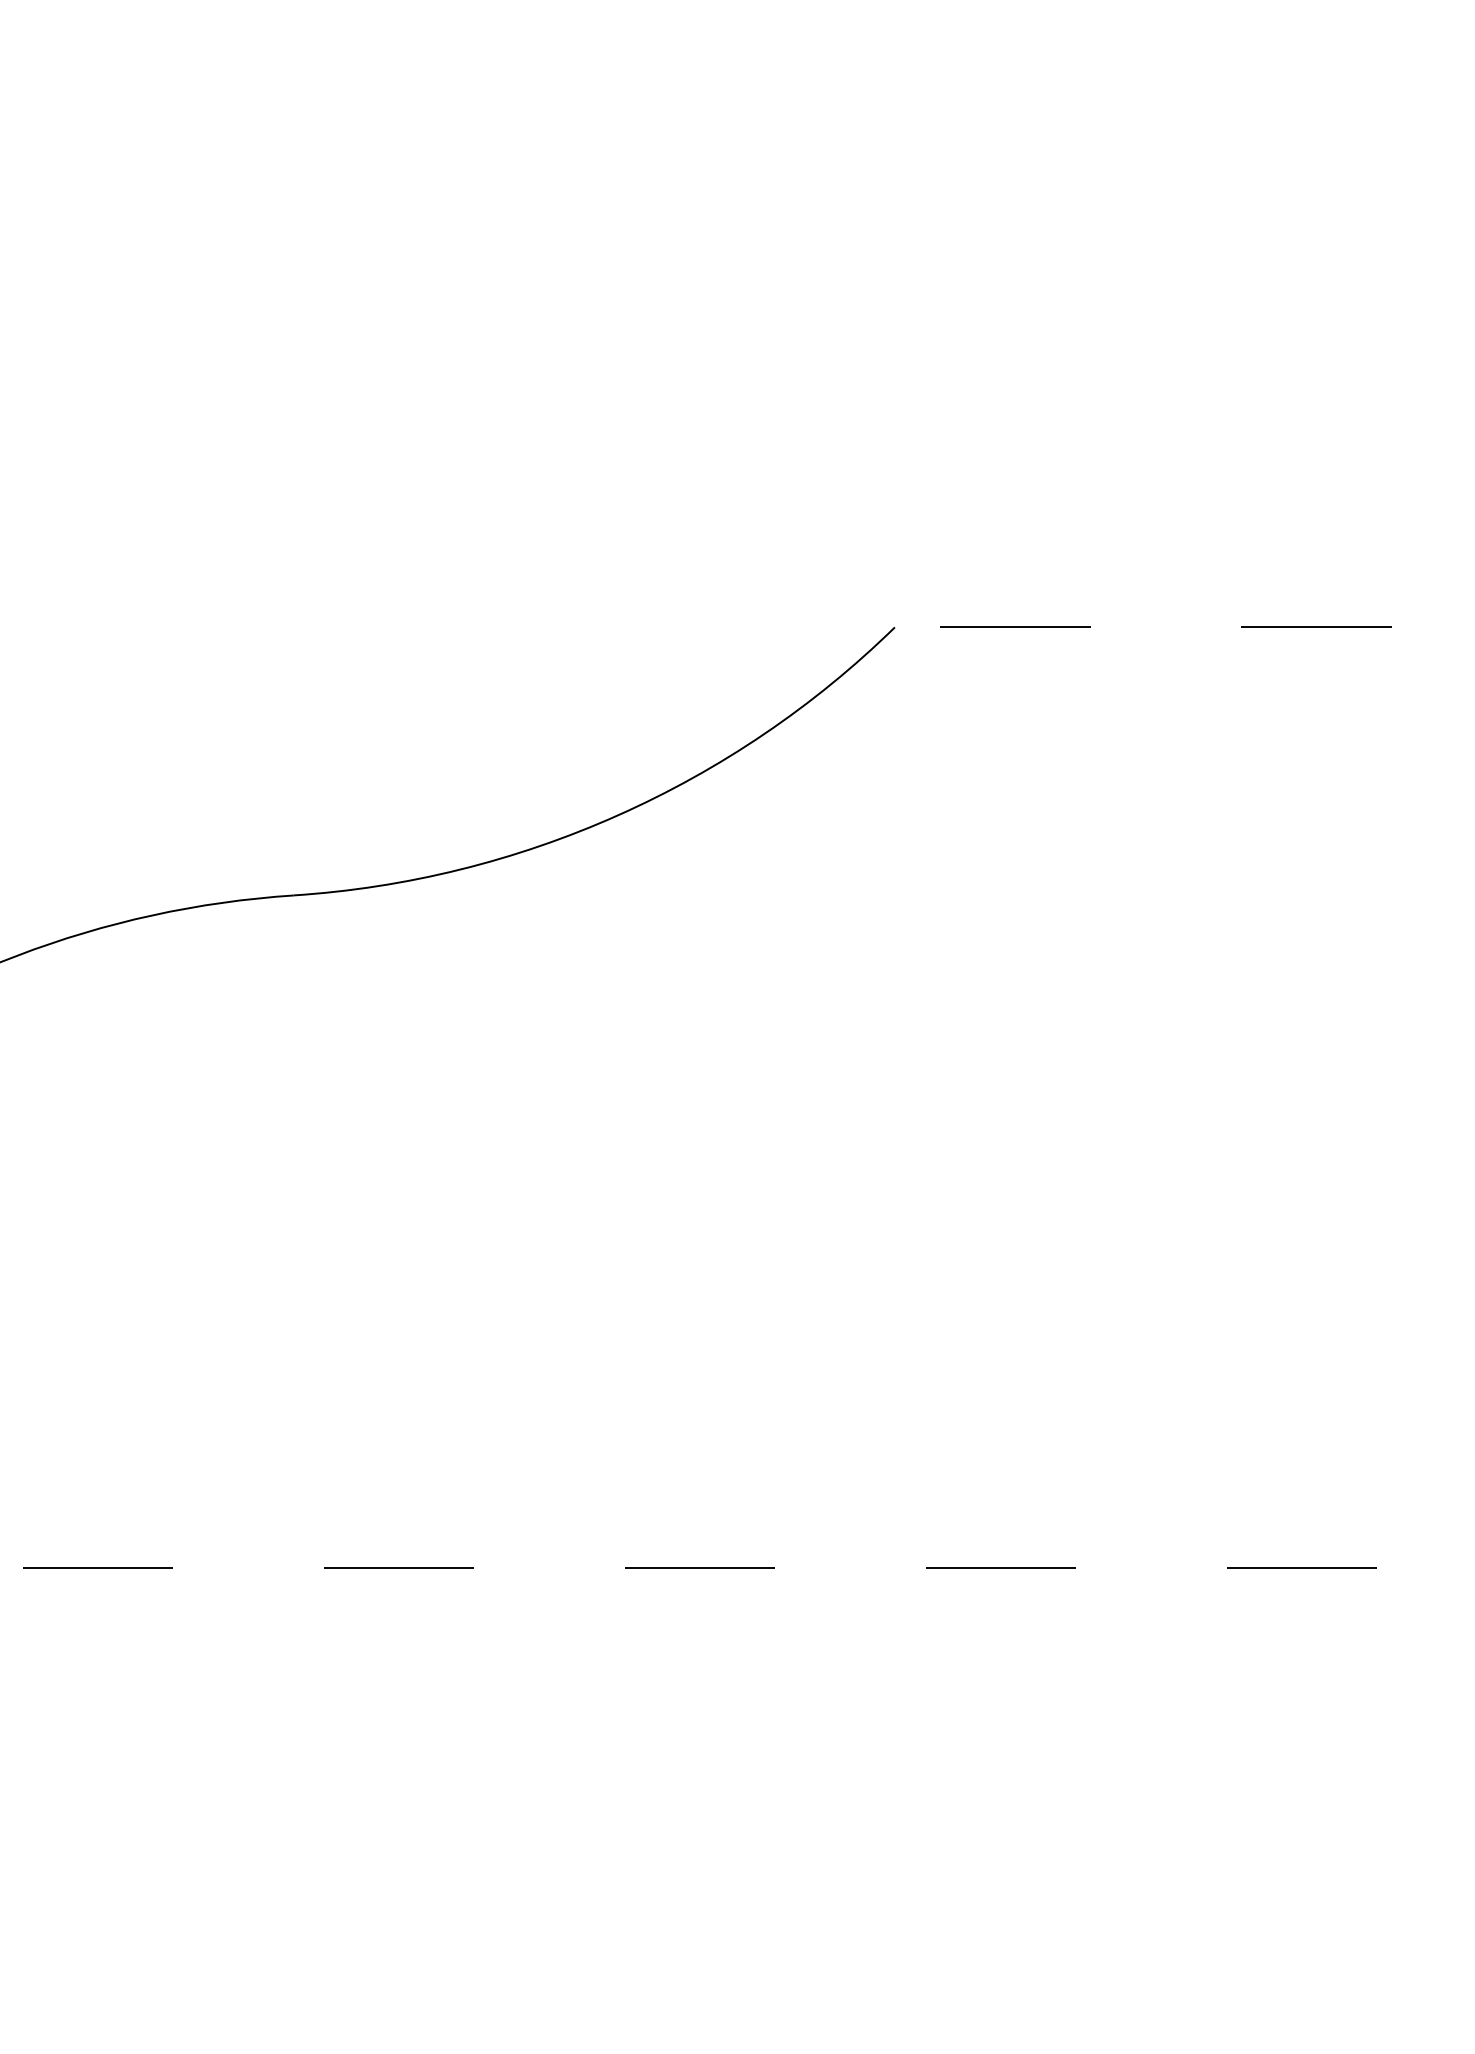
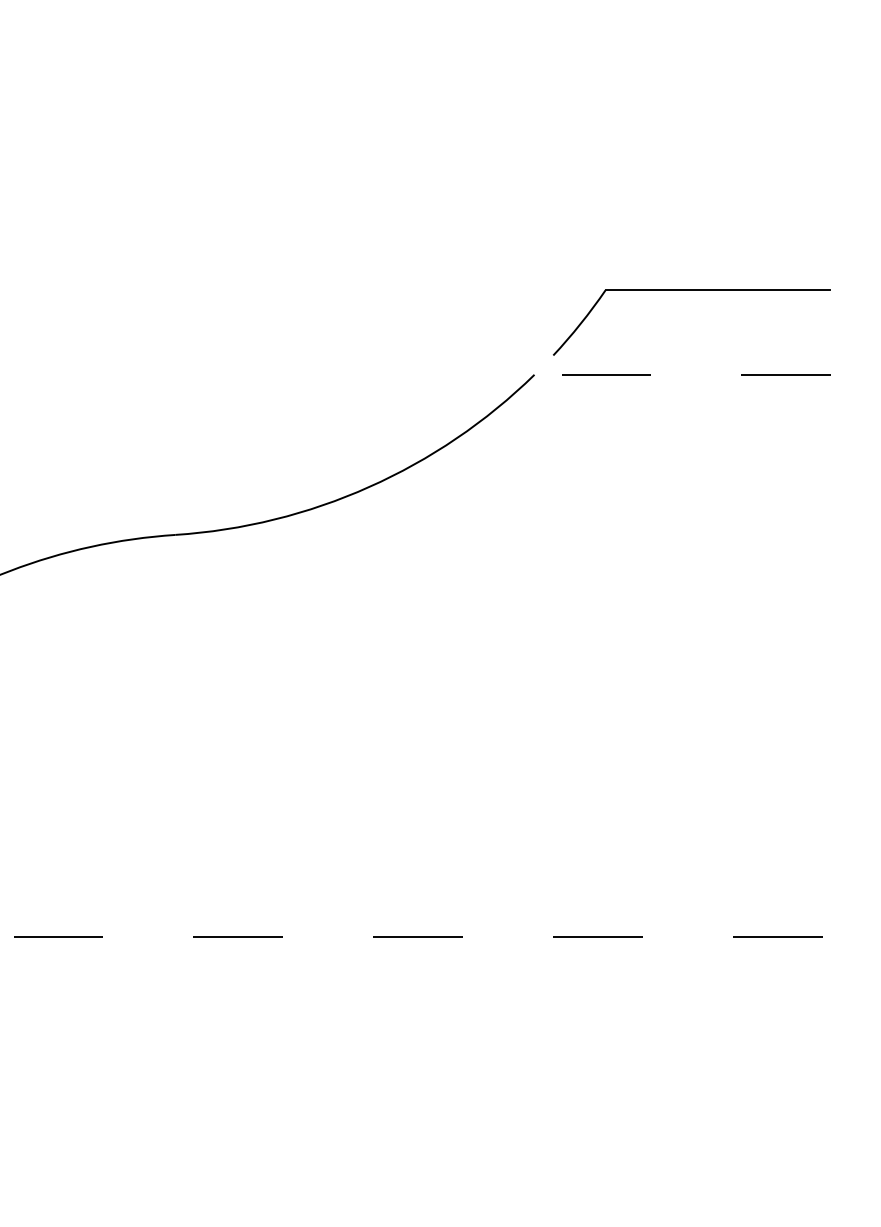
part: (1157, 486) -> (691, 290), added

